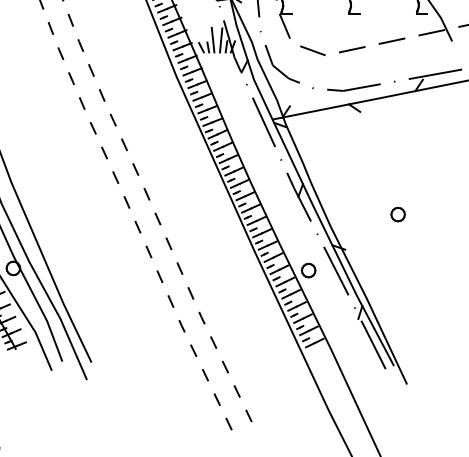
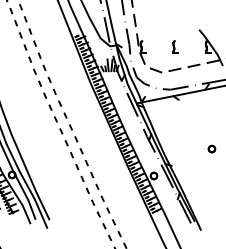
part: (397, 213) -> (211, 148), moved

